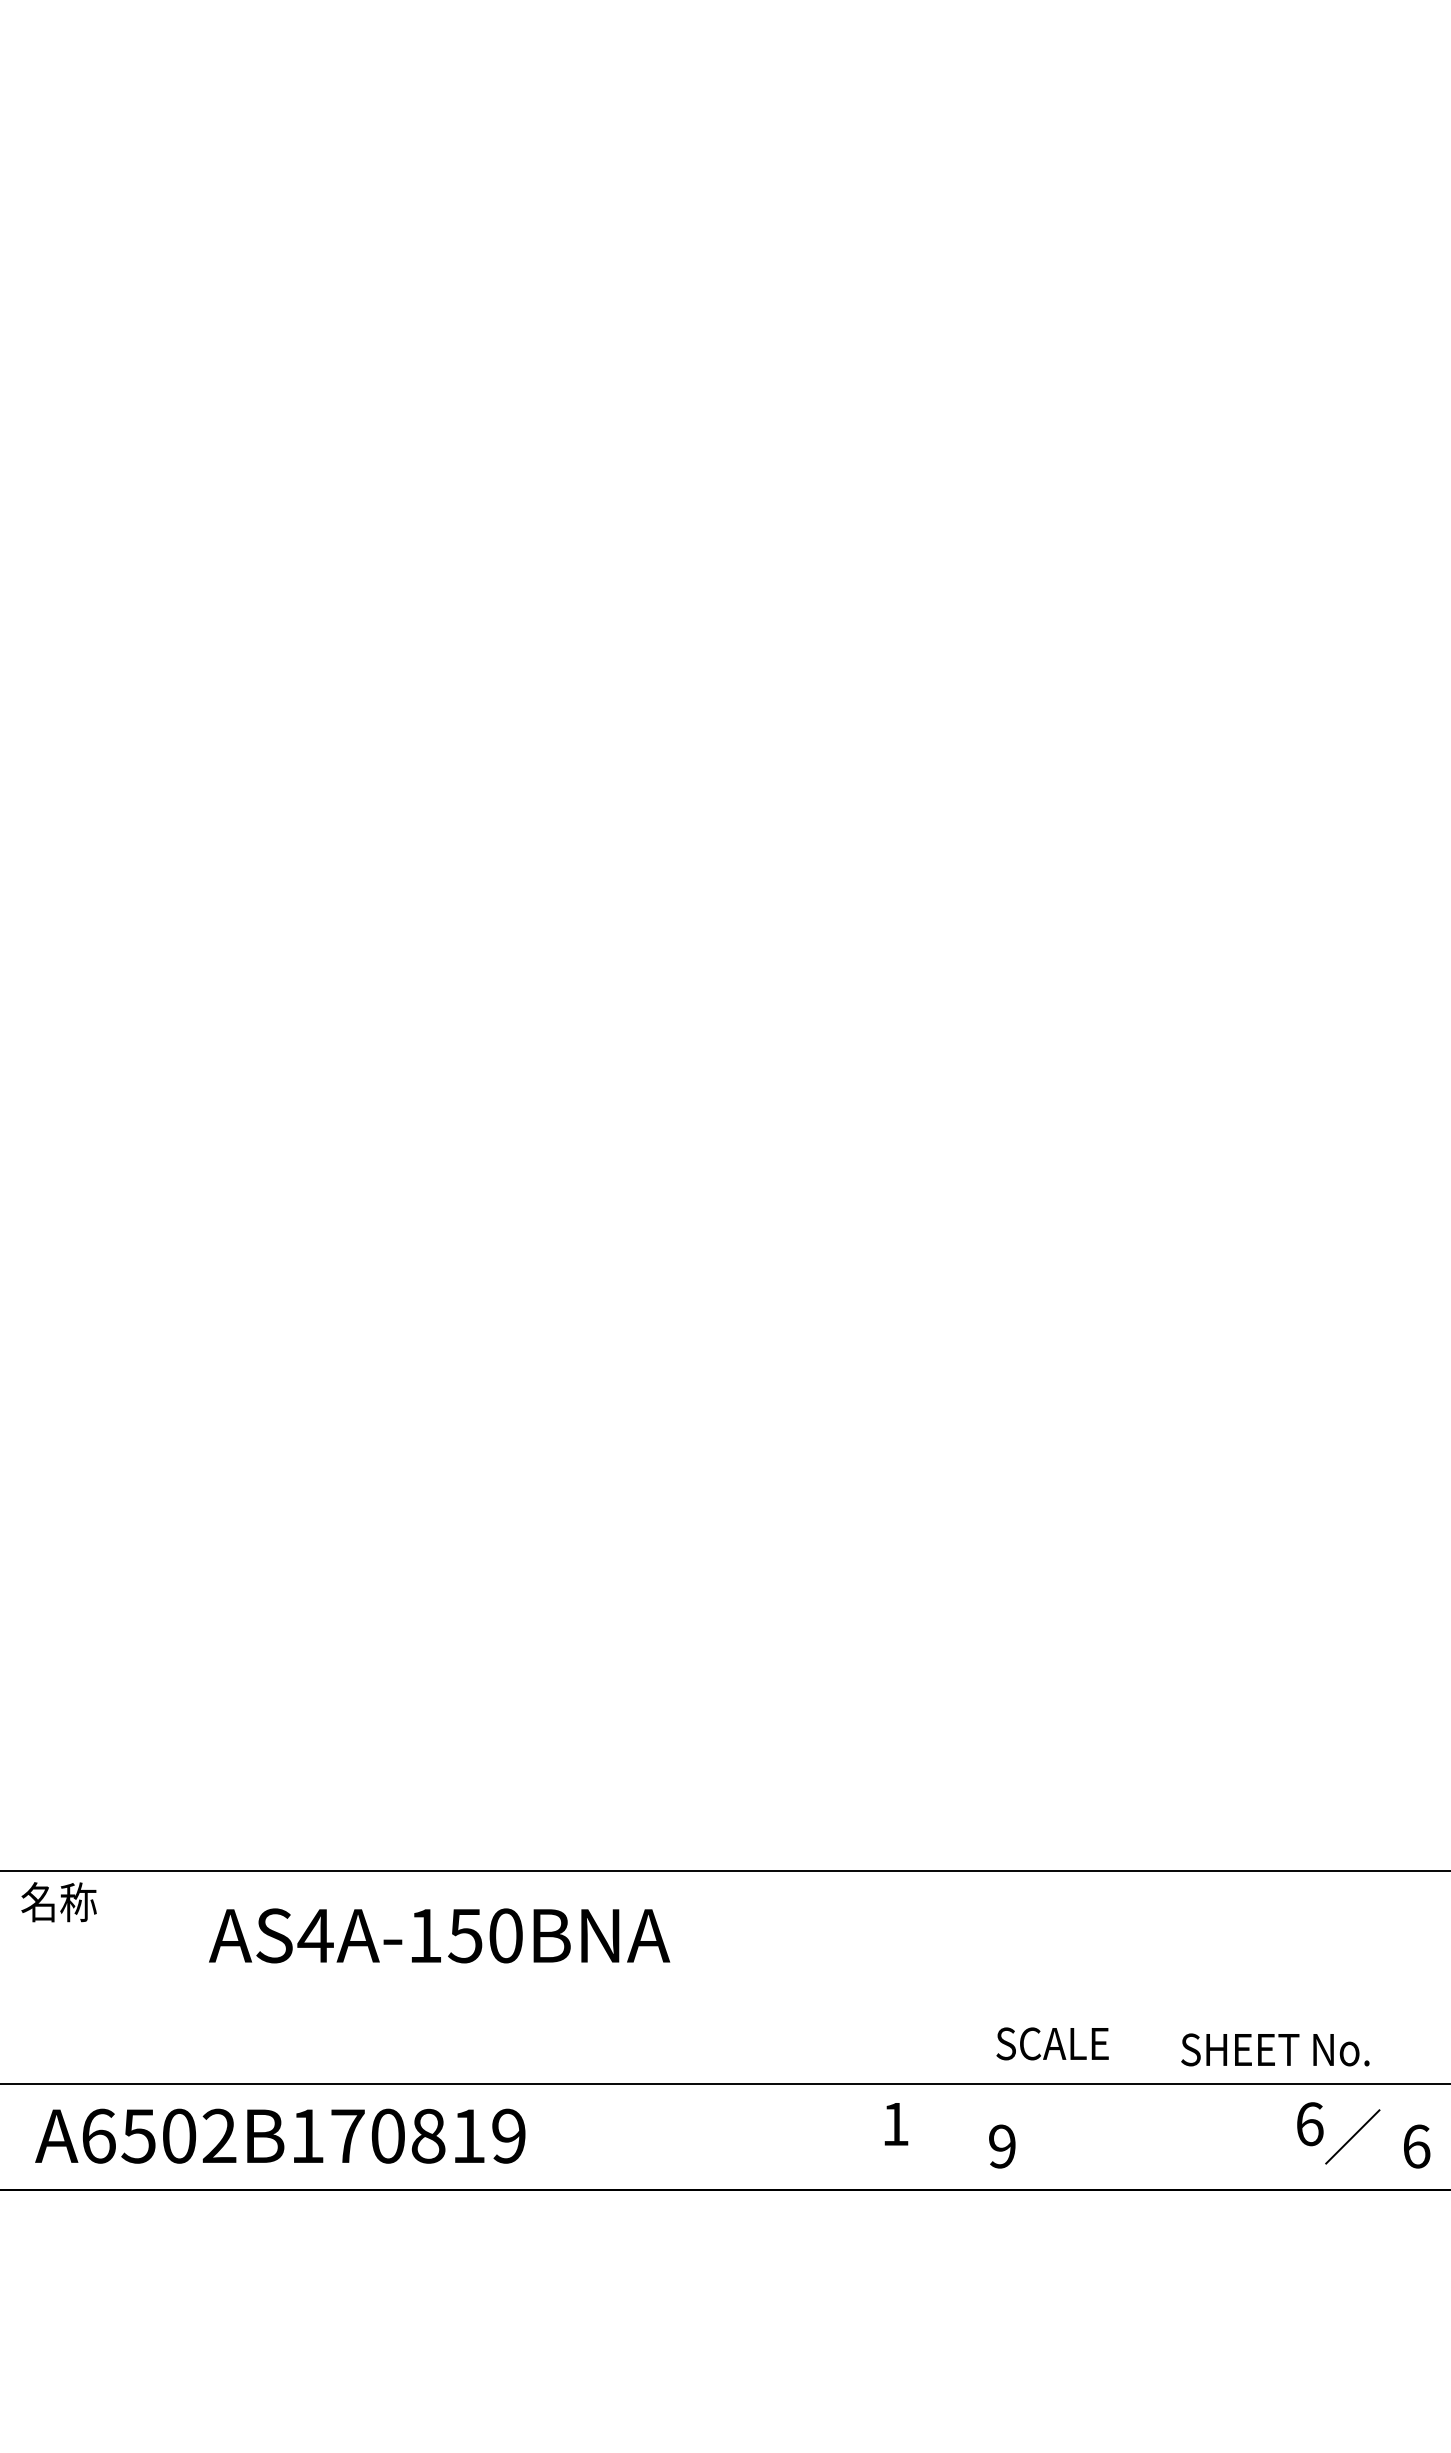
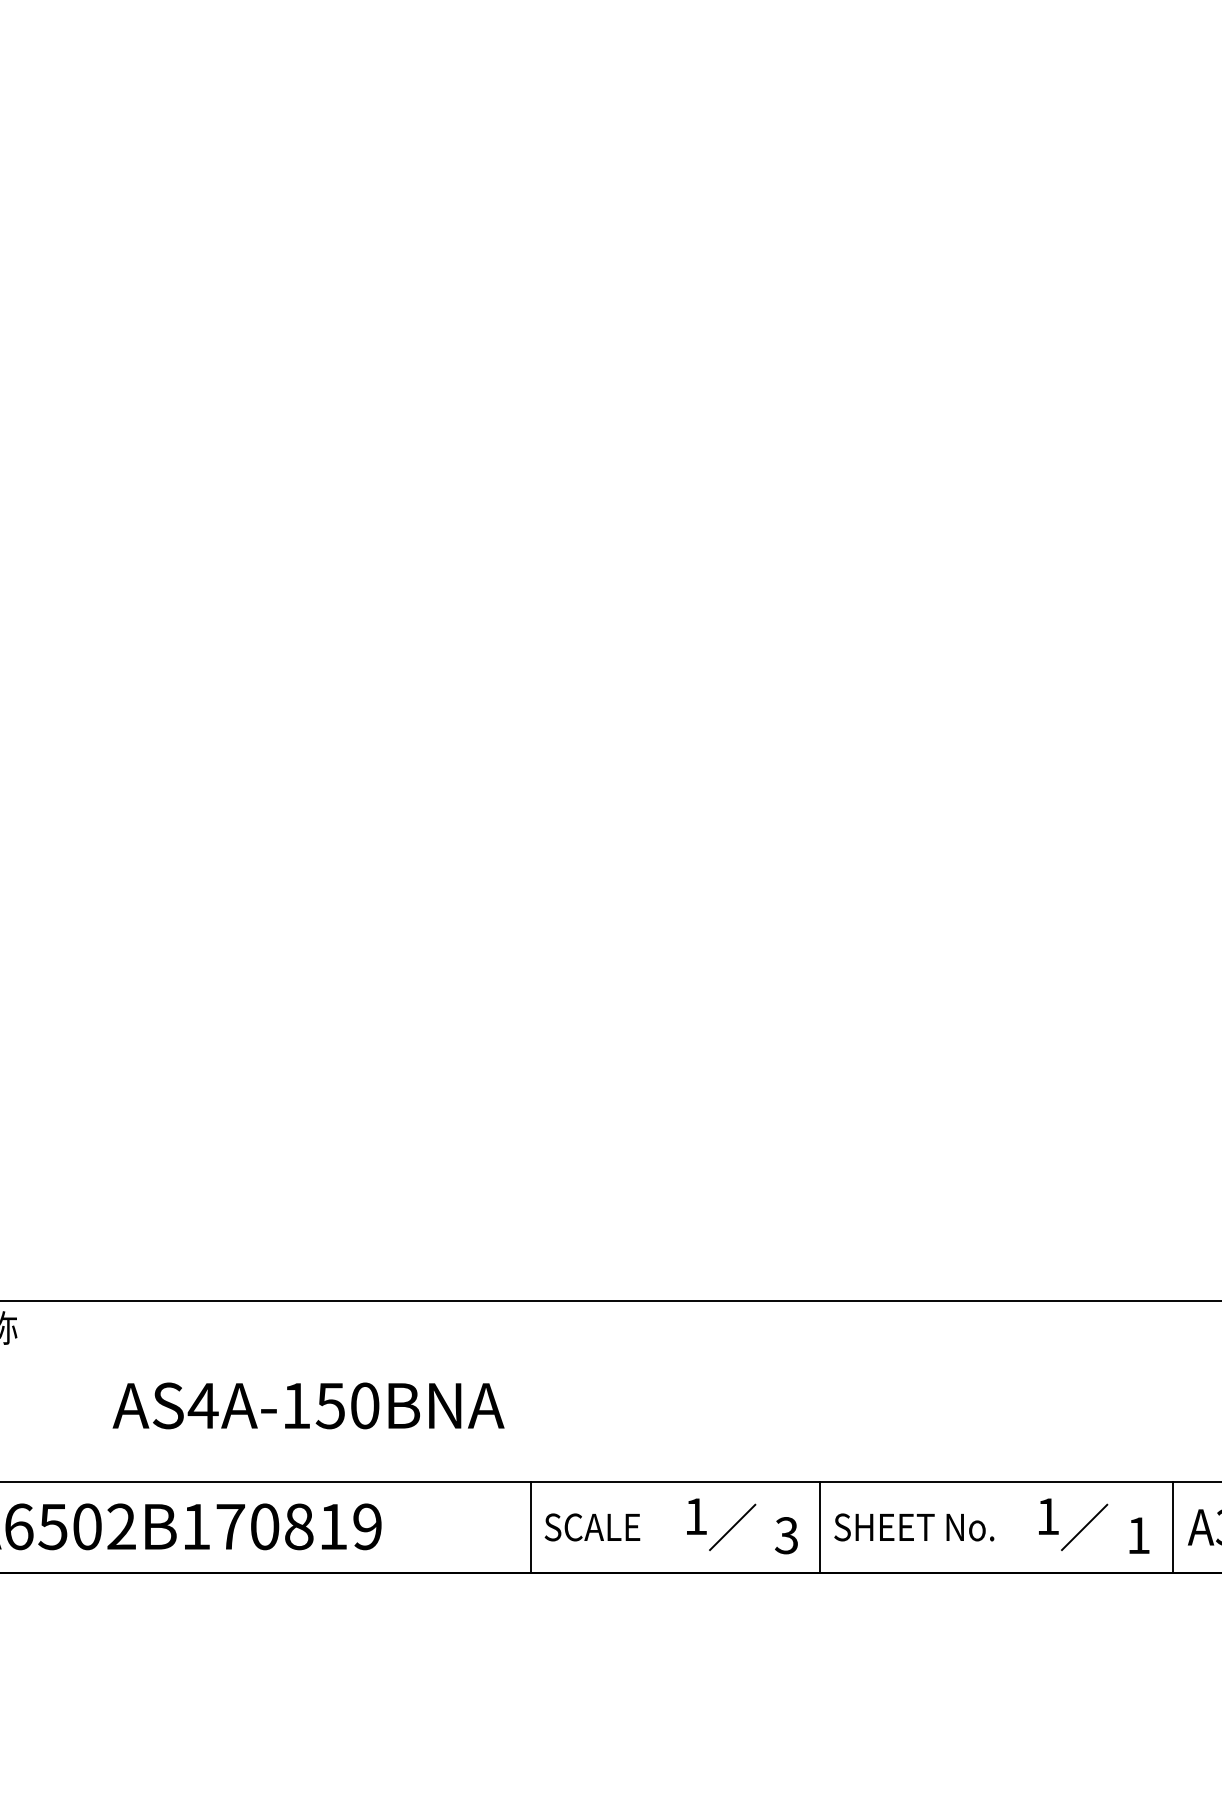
text: (439, 1935) -> (308, 1405), moved
text: (1052, 2043) -> (592, 1527), moved
text: (1275, 2049) -> (914, 1527), moved
text: (1310, 2124) -> (1048, 1516), 6 -> 1
line: (700, 2136) -> (530, 1527), added
line: (938, 2136) -> (732, 1527), added
line: (1041, 2136) -> (820, 1527), added
text: (1001, 2146) -> (786, 1535), 9 -> 3
text: (1417, 2146) -> (1139, 1535), 6 -> 1

